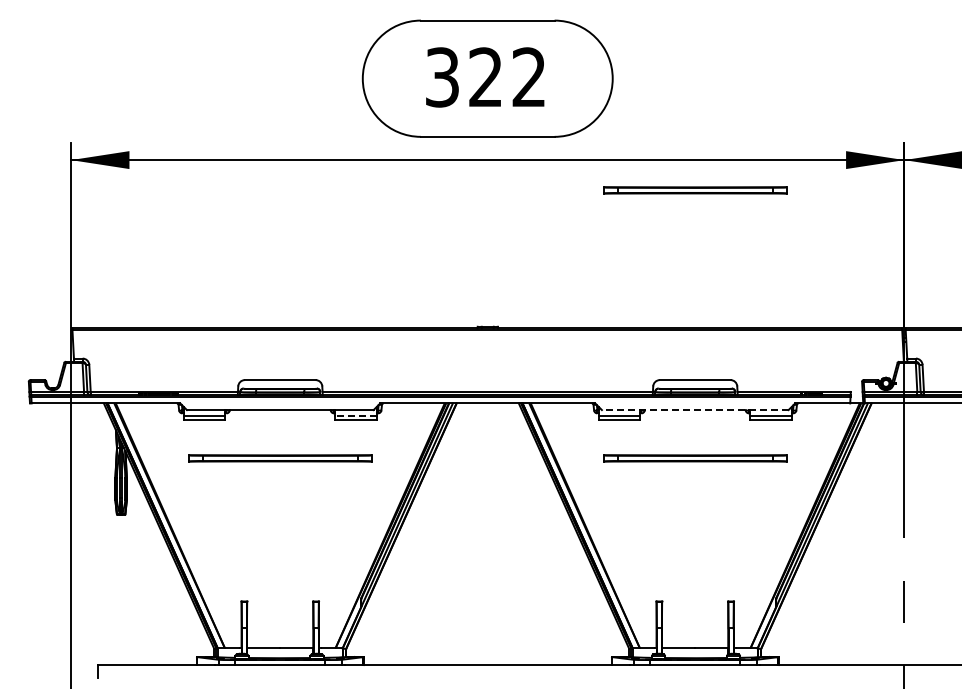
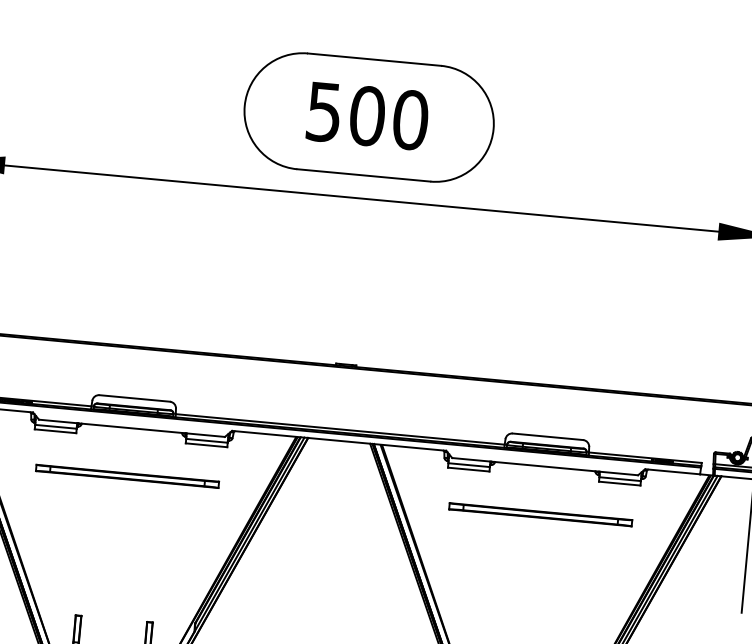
text: (486, 77) -> (368, 116), 322 -> 500
part: (695, 190) -> (565, 248), removed
line: (694, 410) -> (544, 466), dashed -> solid
line: (356, 415) -> (207, 440), dashed -> solid

